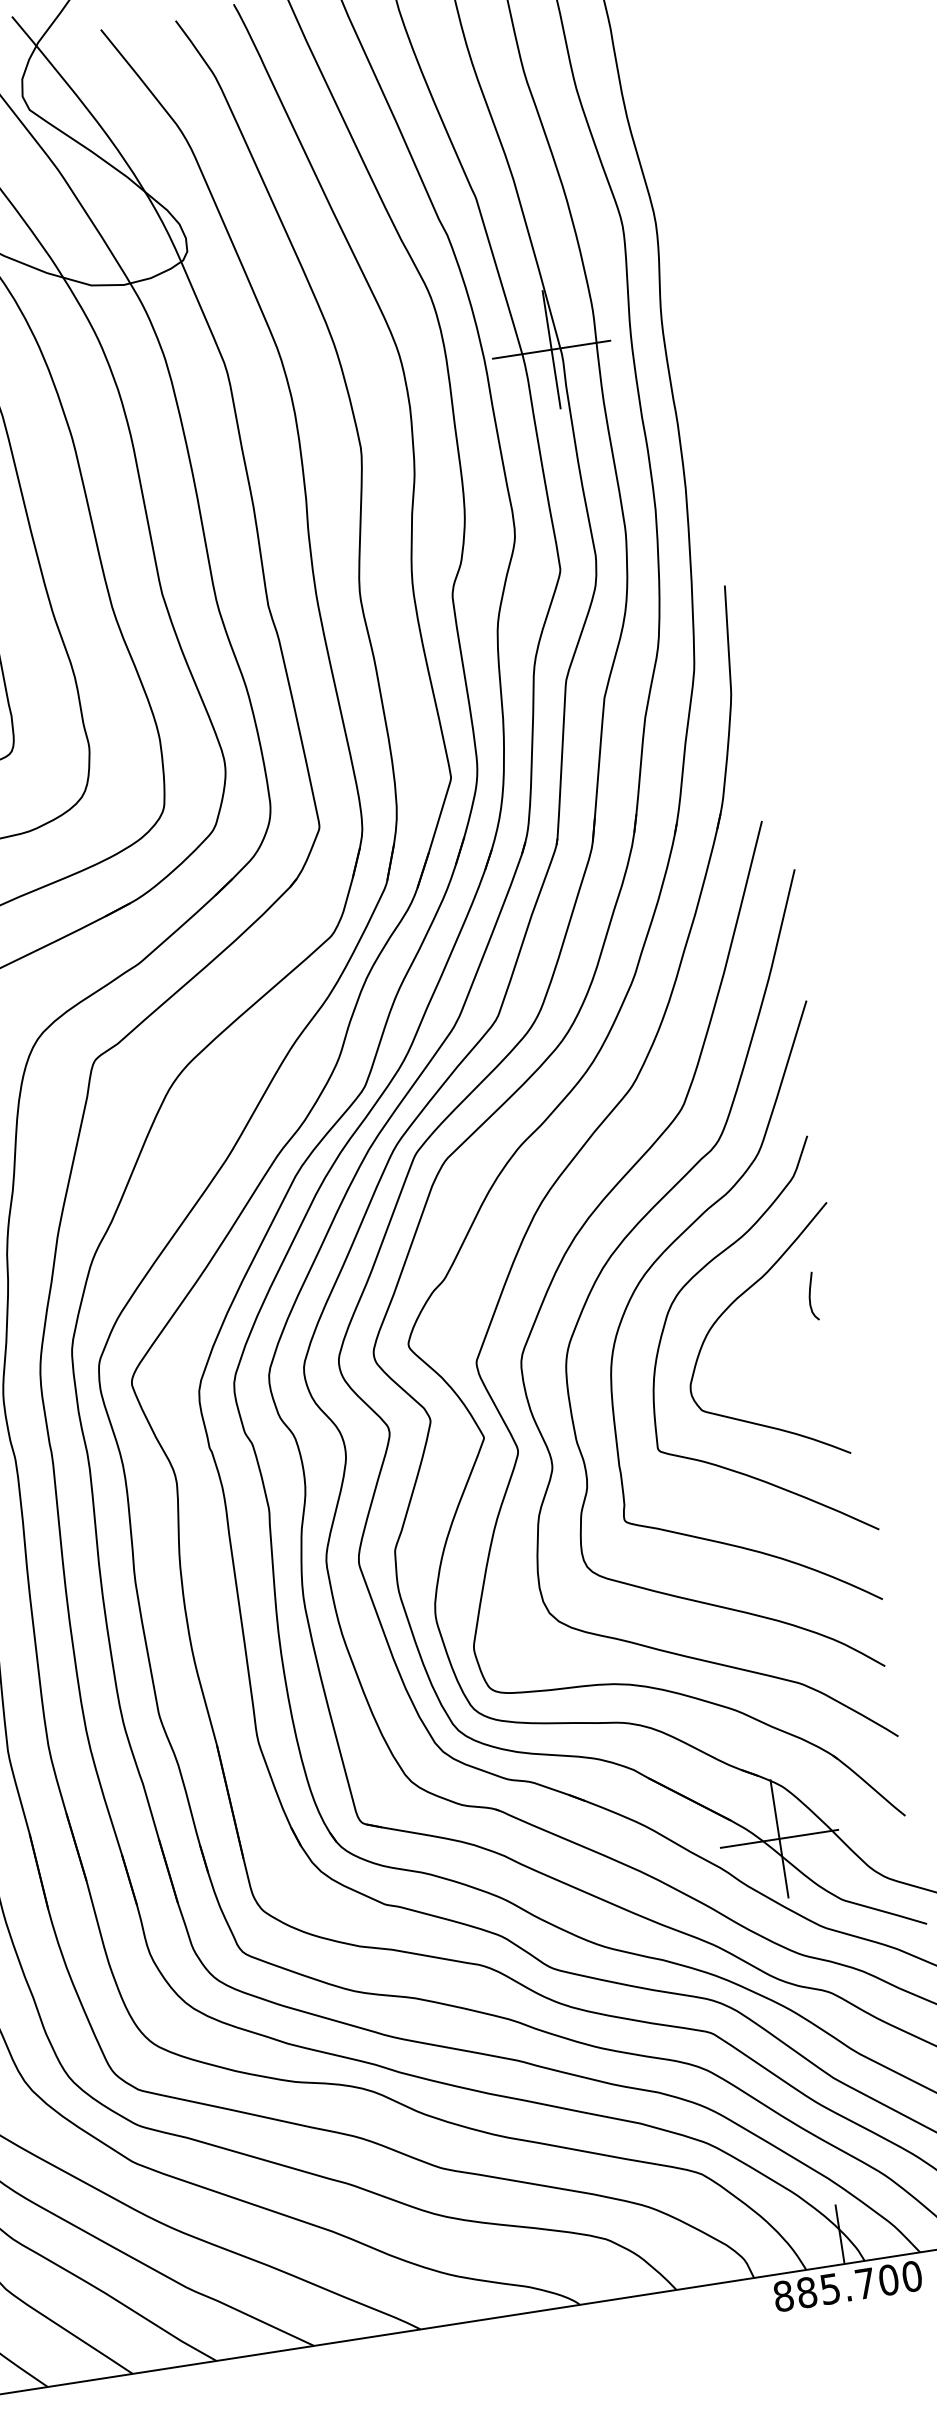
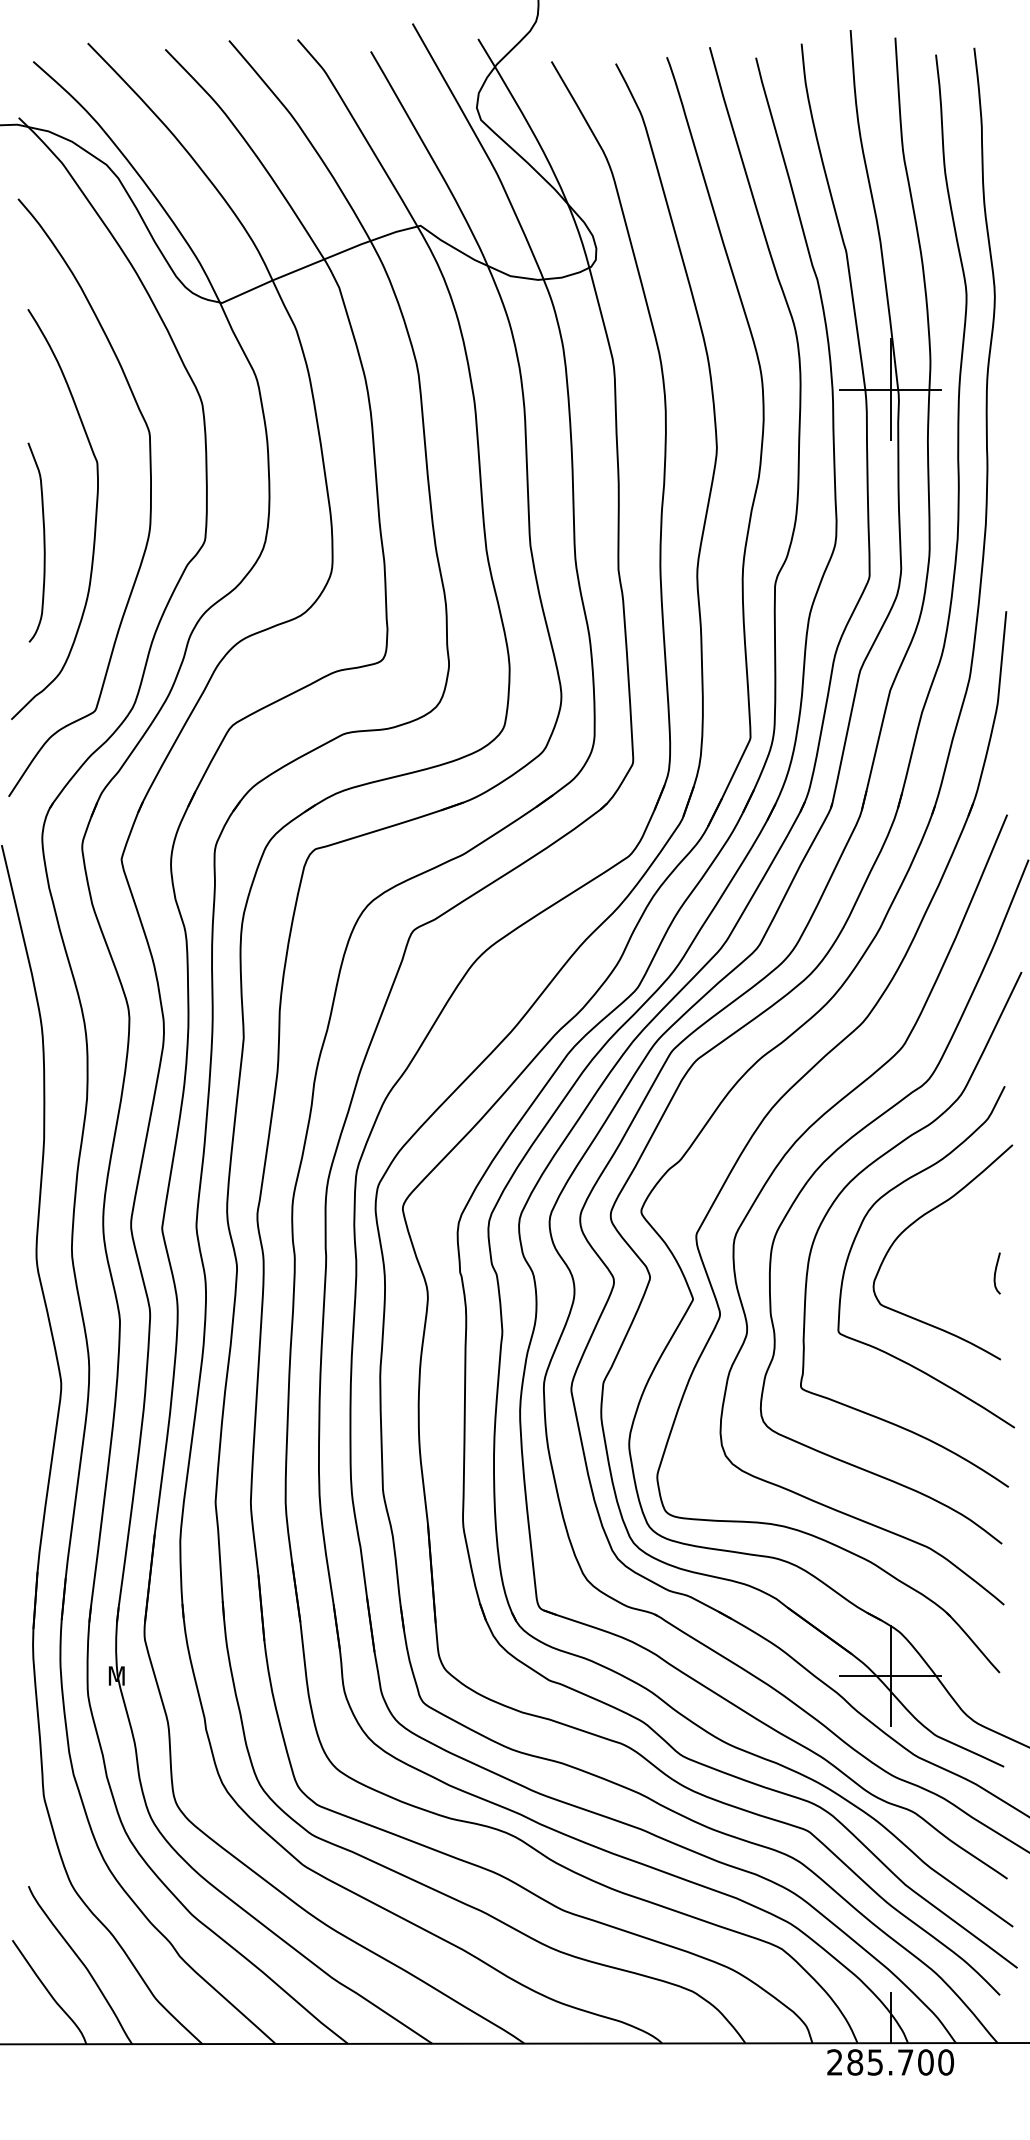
curve: (811, 1295) -> (996, 1272), moved
text: (783, 2296) -> (834, 2062), 885.700 -> 285.700

